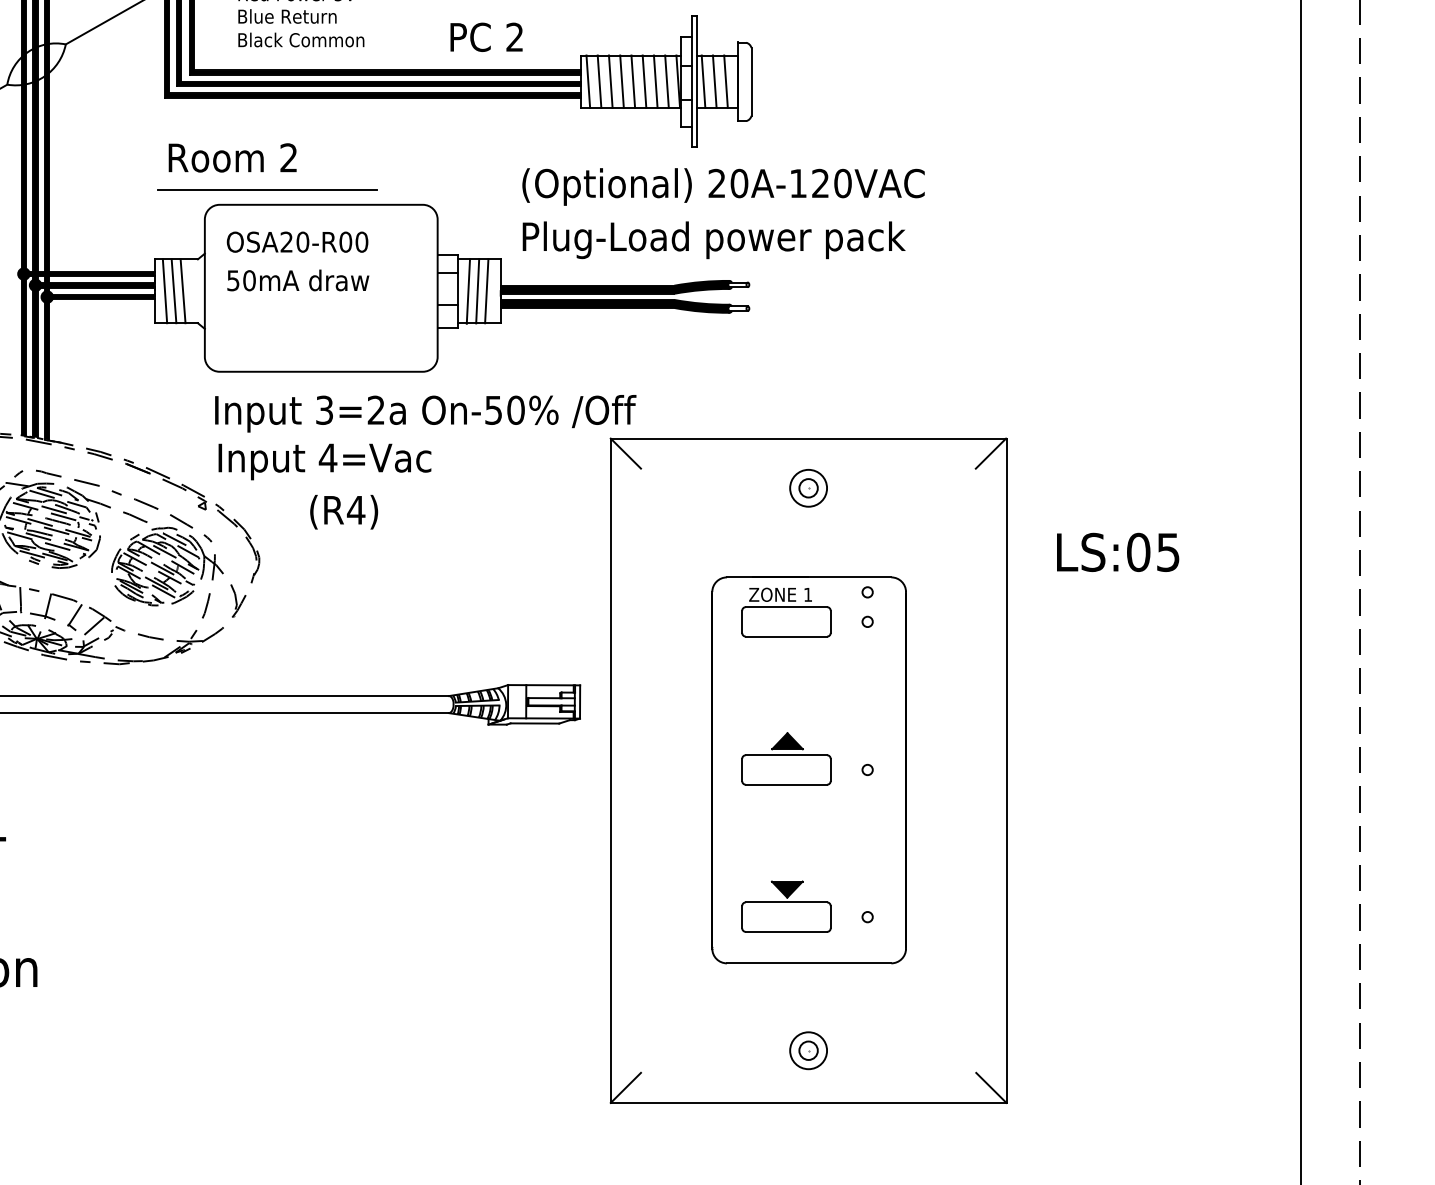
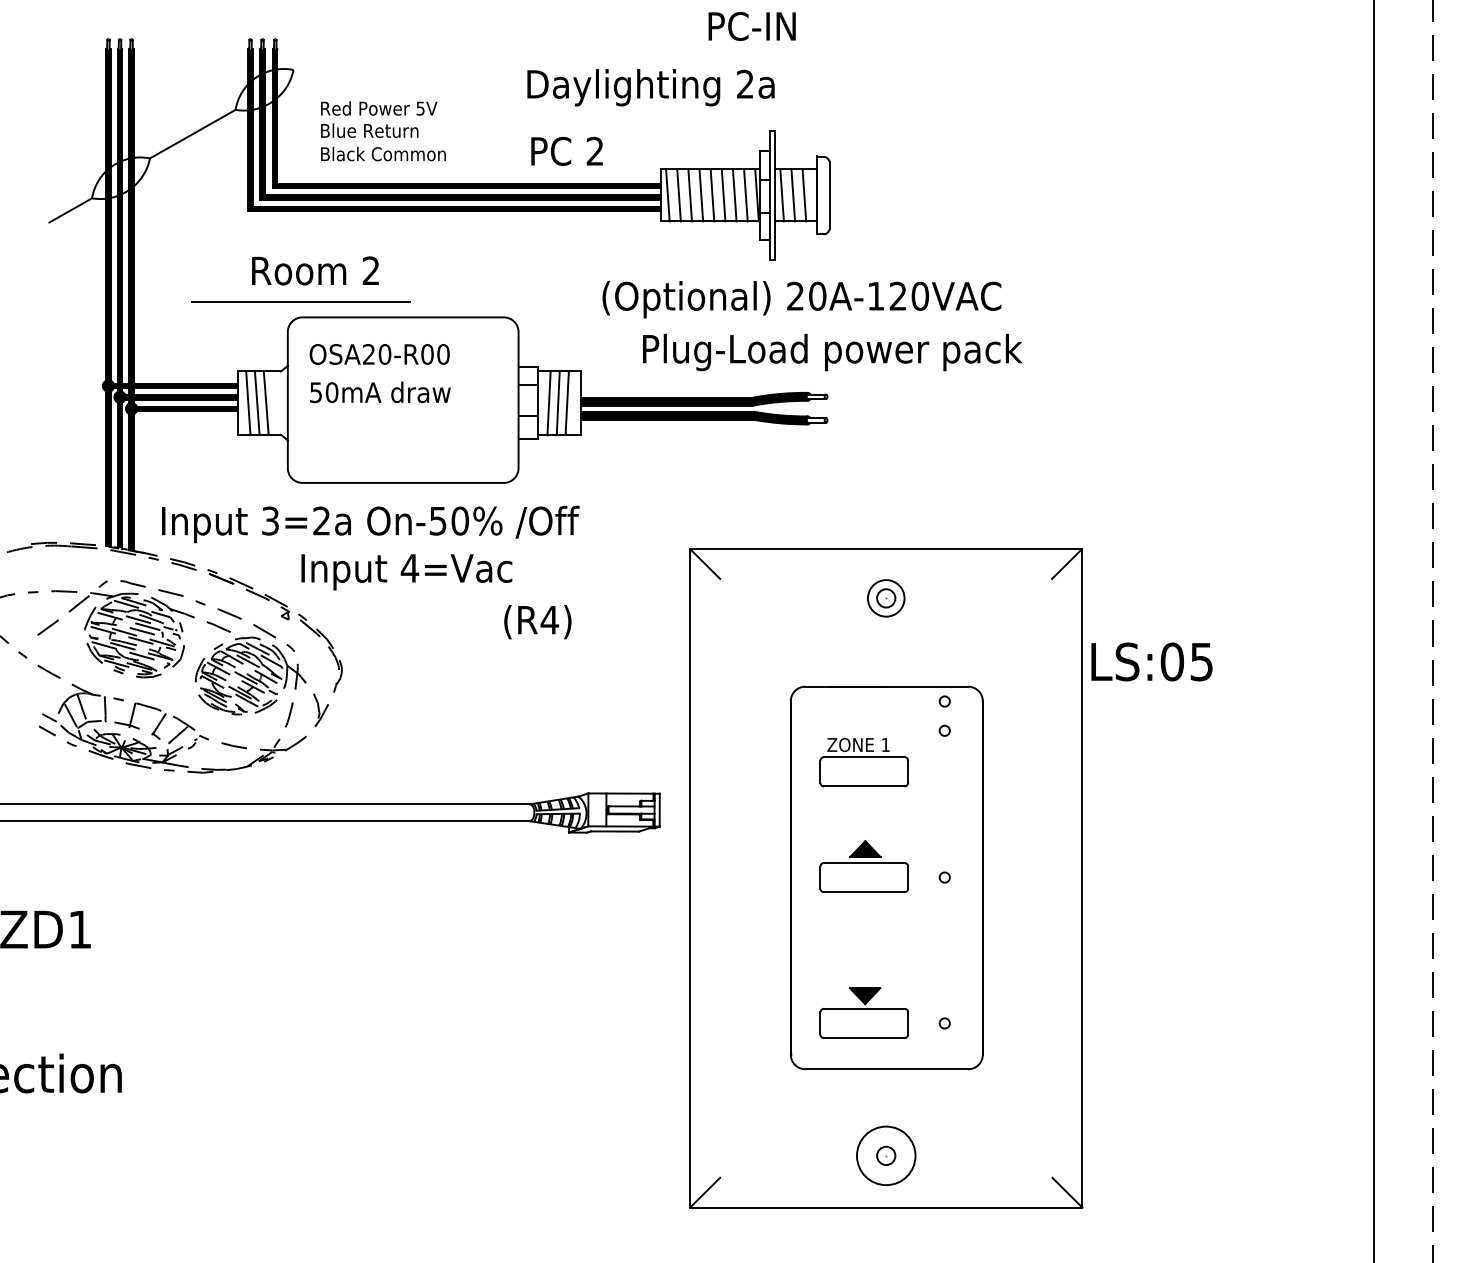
line: (267, 188) -> (300, 301), moved
text: (714, 240) -> (832, 352), moved
text: (425, 413) -> (370, 524), moved
text: (343, 512) -> (537, 622), moved
text: (1117, 551) -> (1151, 661), moved
part: (785, 612) -> (863, 762), moved
circle: (807, 1050) -> (885, 1155), size x1.6

